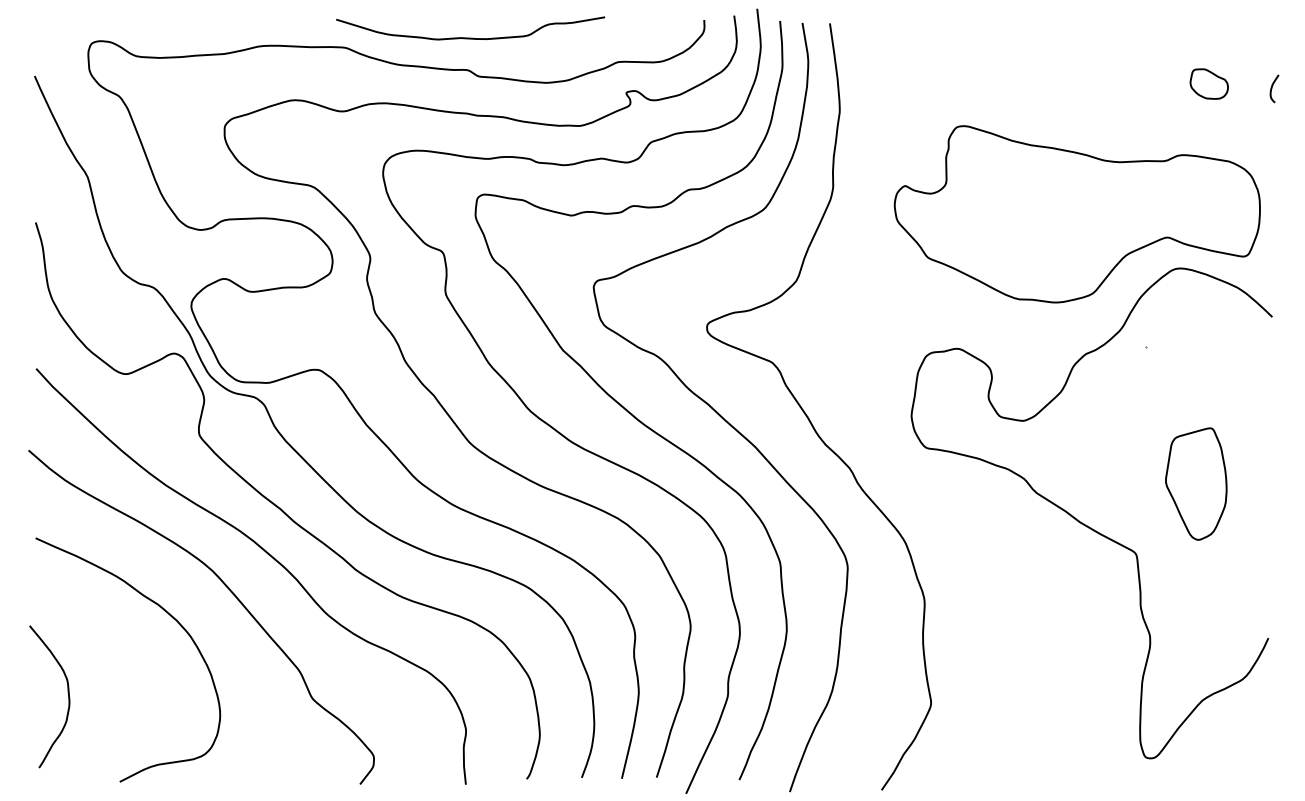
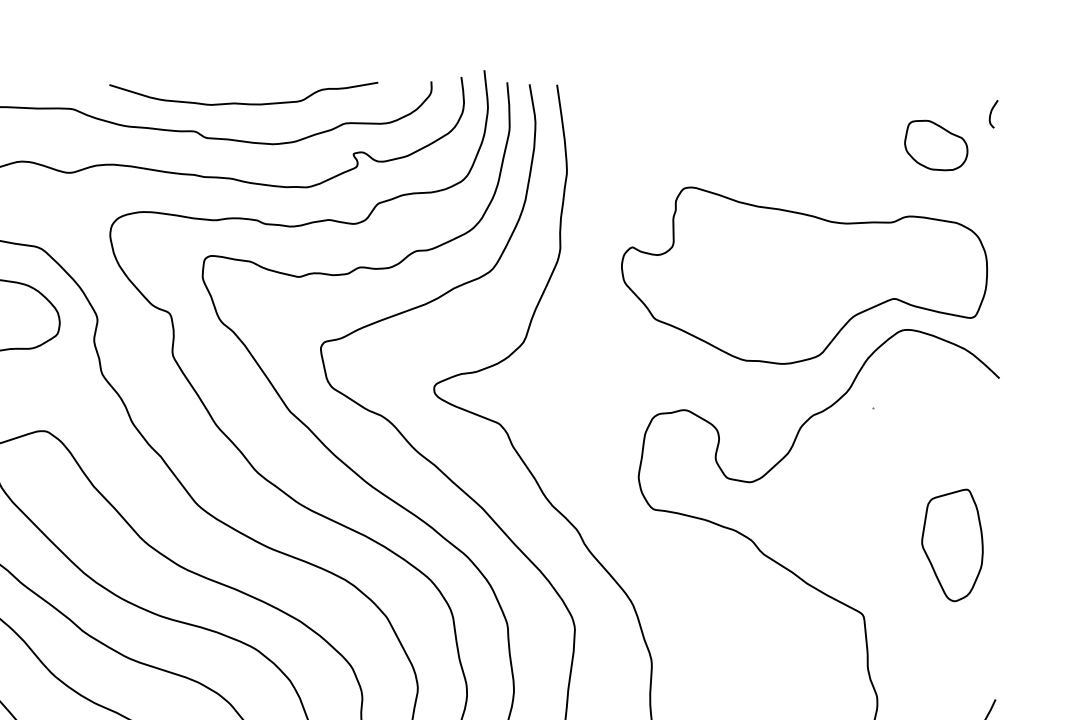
curve: (470, 37) -> (243, 102), moved
part: (1209, 83) -> (936, 144), size x1.67
curve: (1272, 88) -> (991, 113), moved
part: (1196, 483) -> (952, 544), moved

